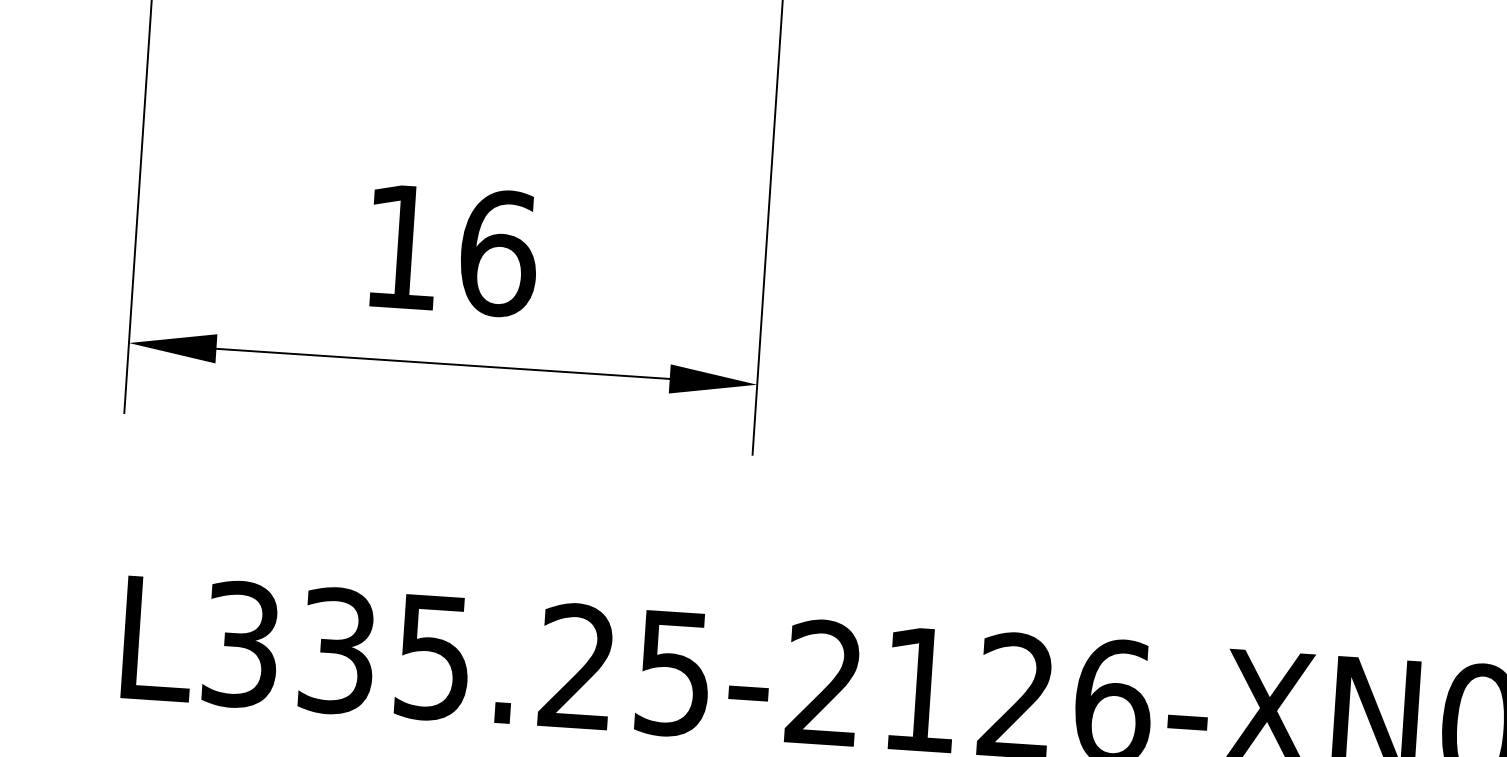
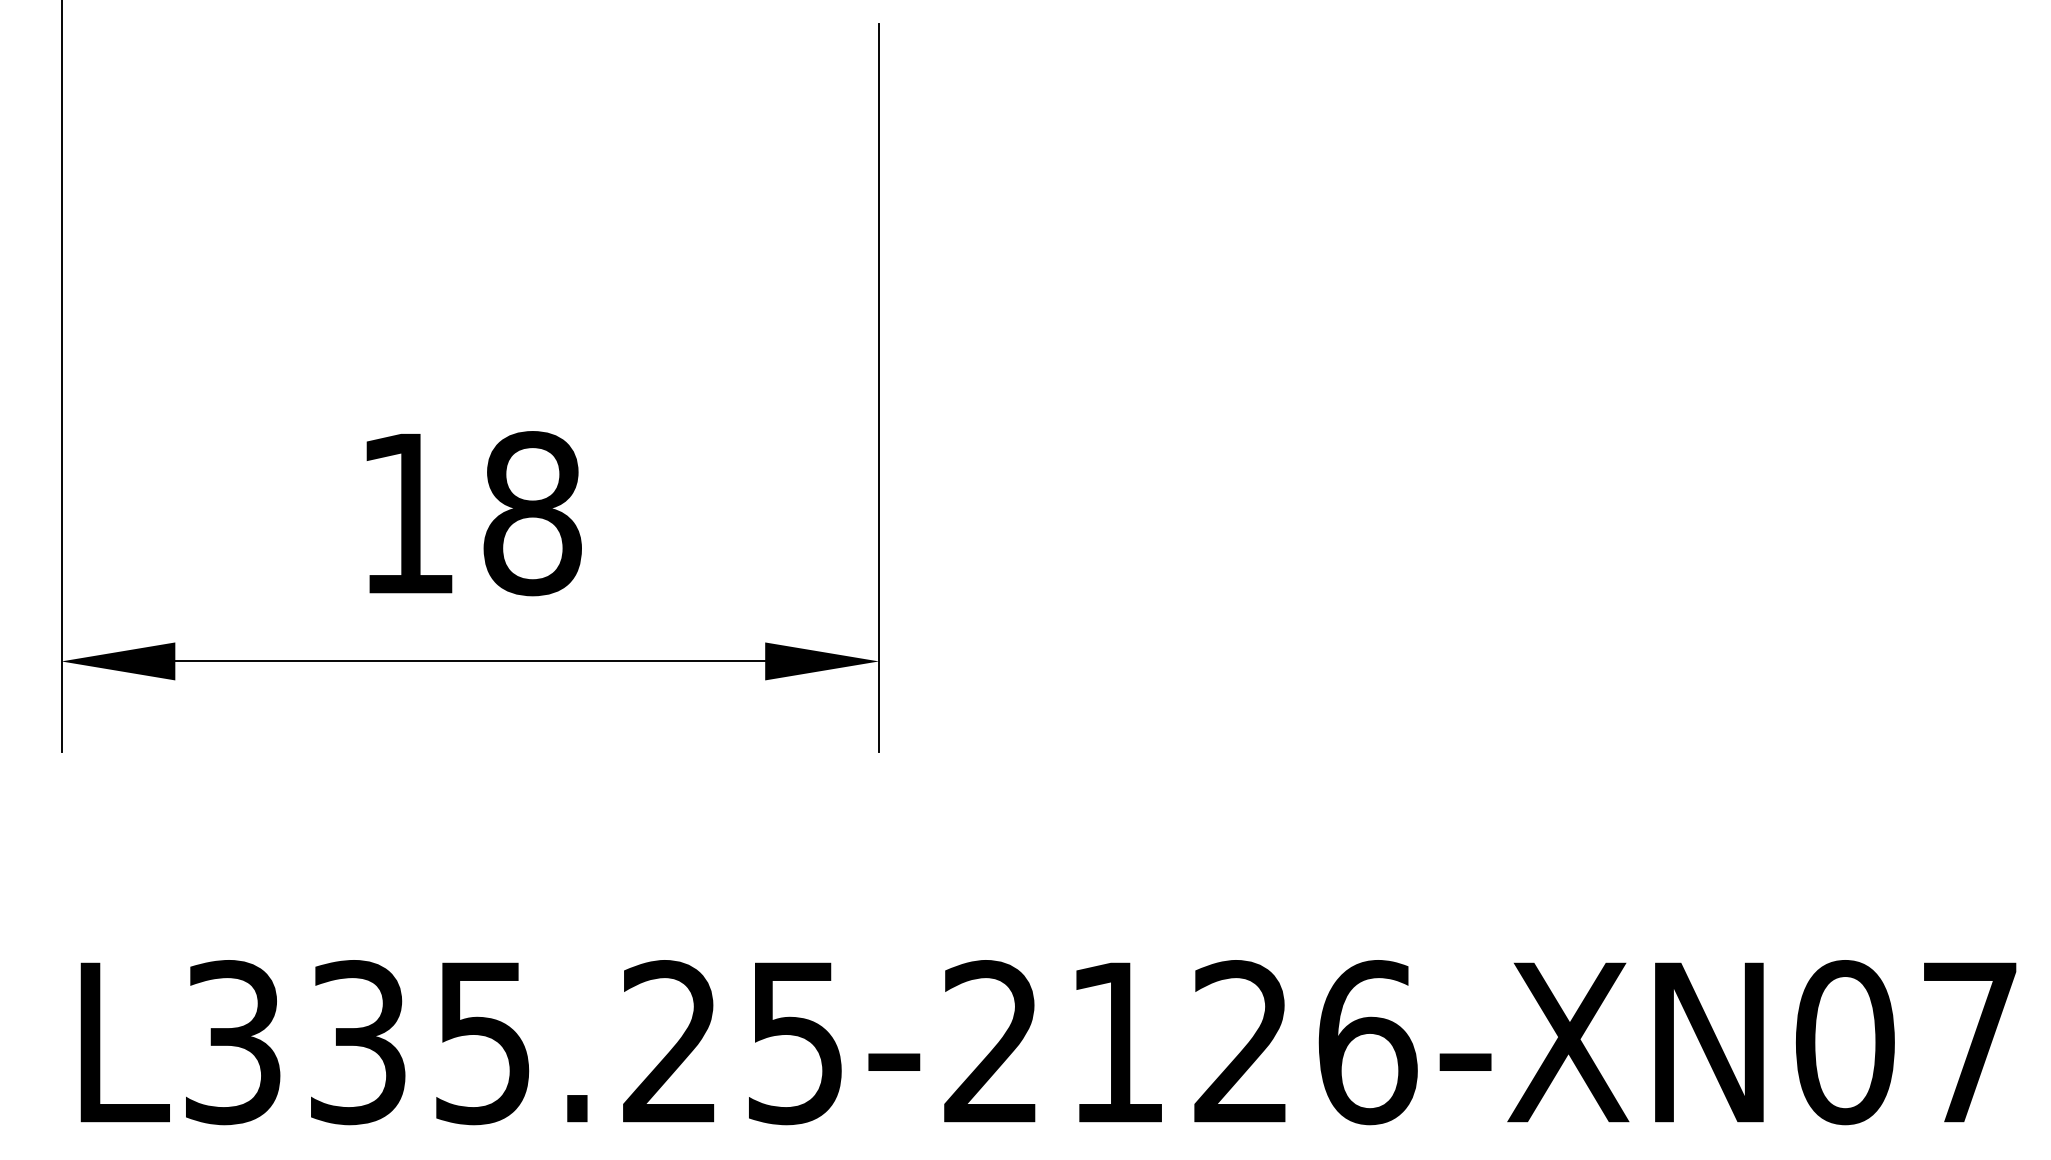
text: (498, 253) -> (532, 513), 16 -> 18

